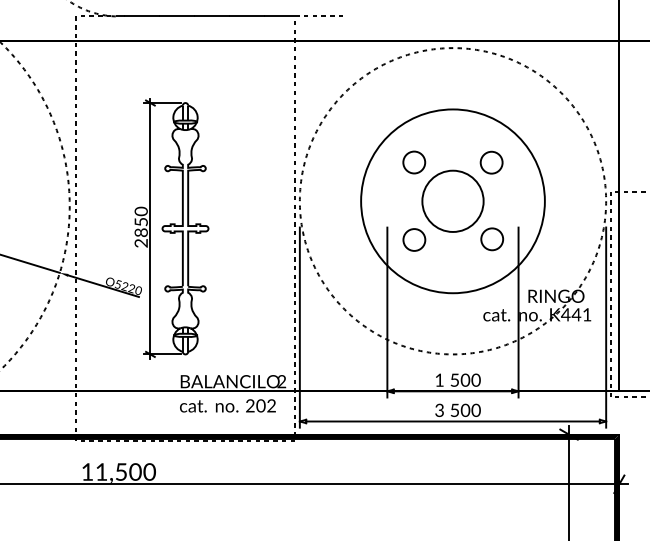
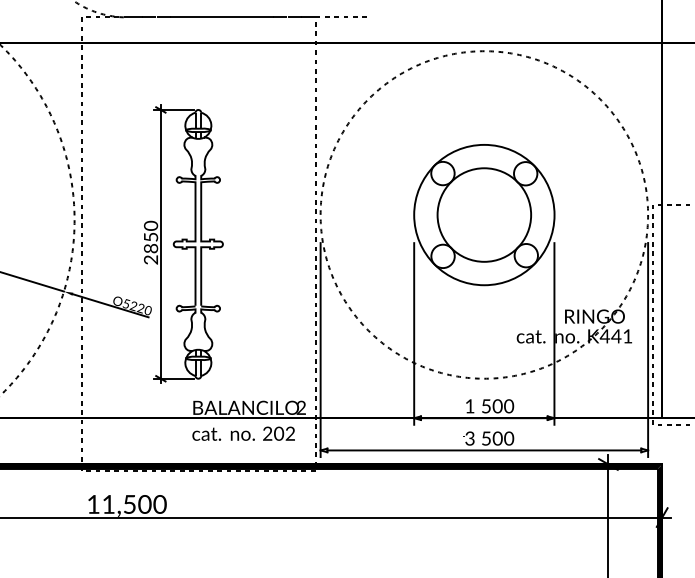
circle: (453, 200) -> (484, 214), size x0.71
circle: (453, 200) -> (484, 214), size x1.43

